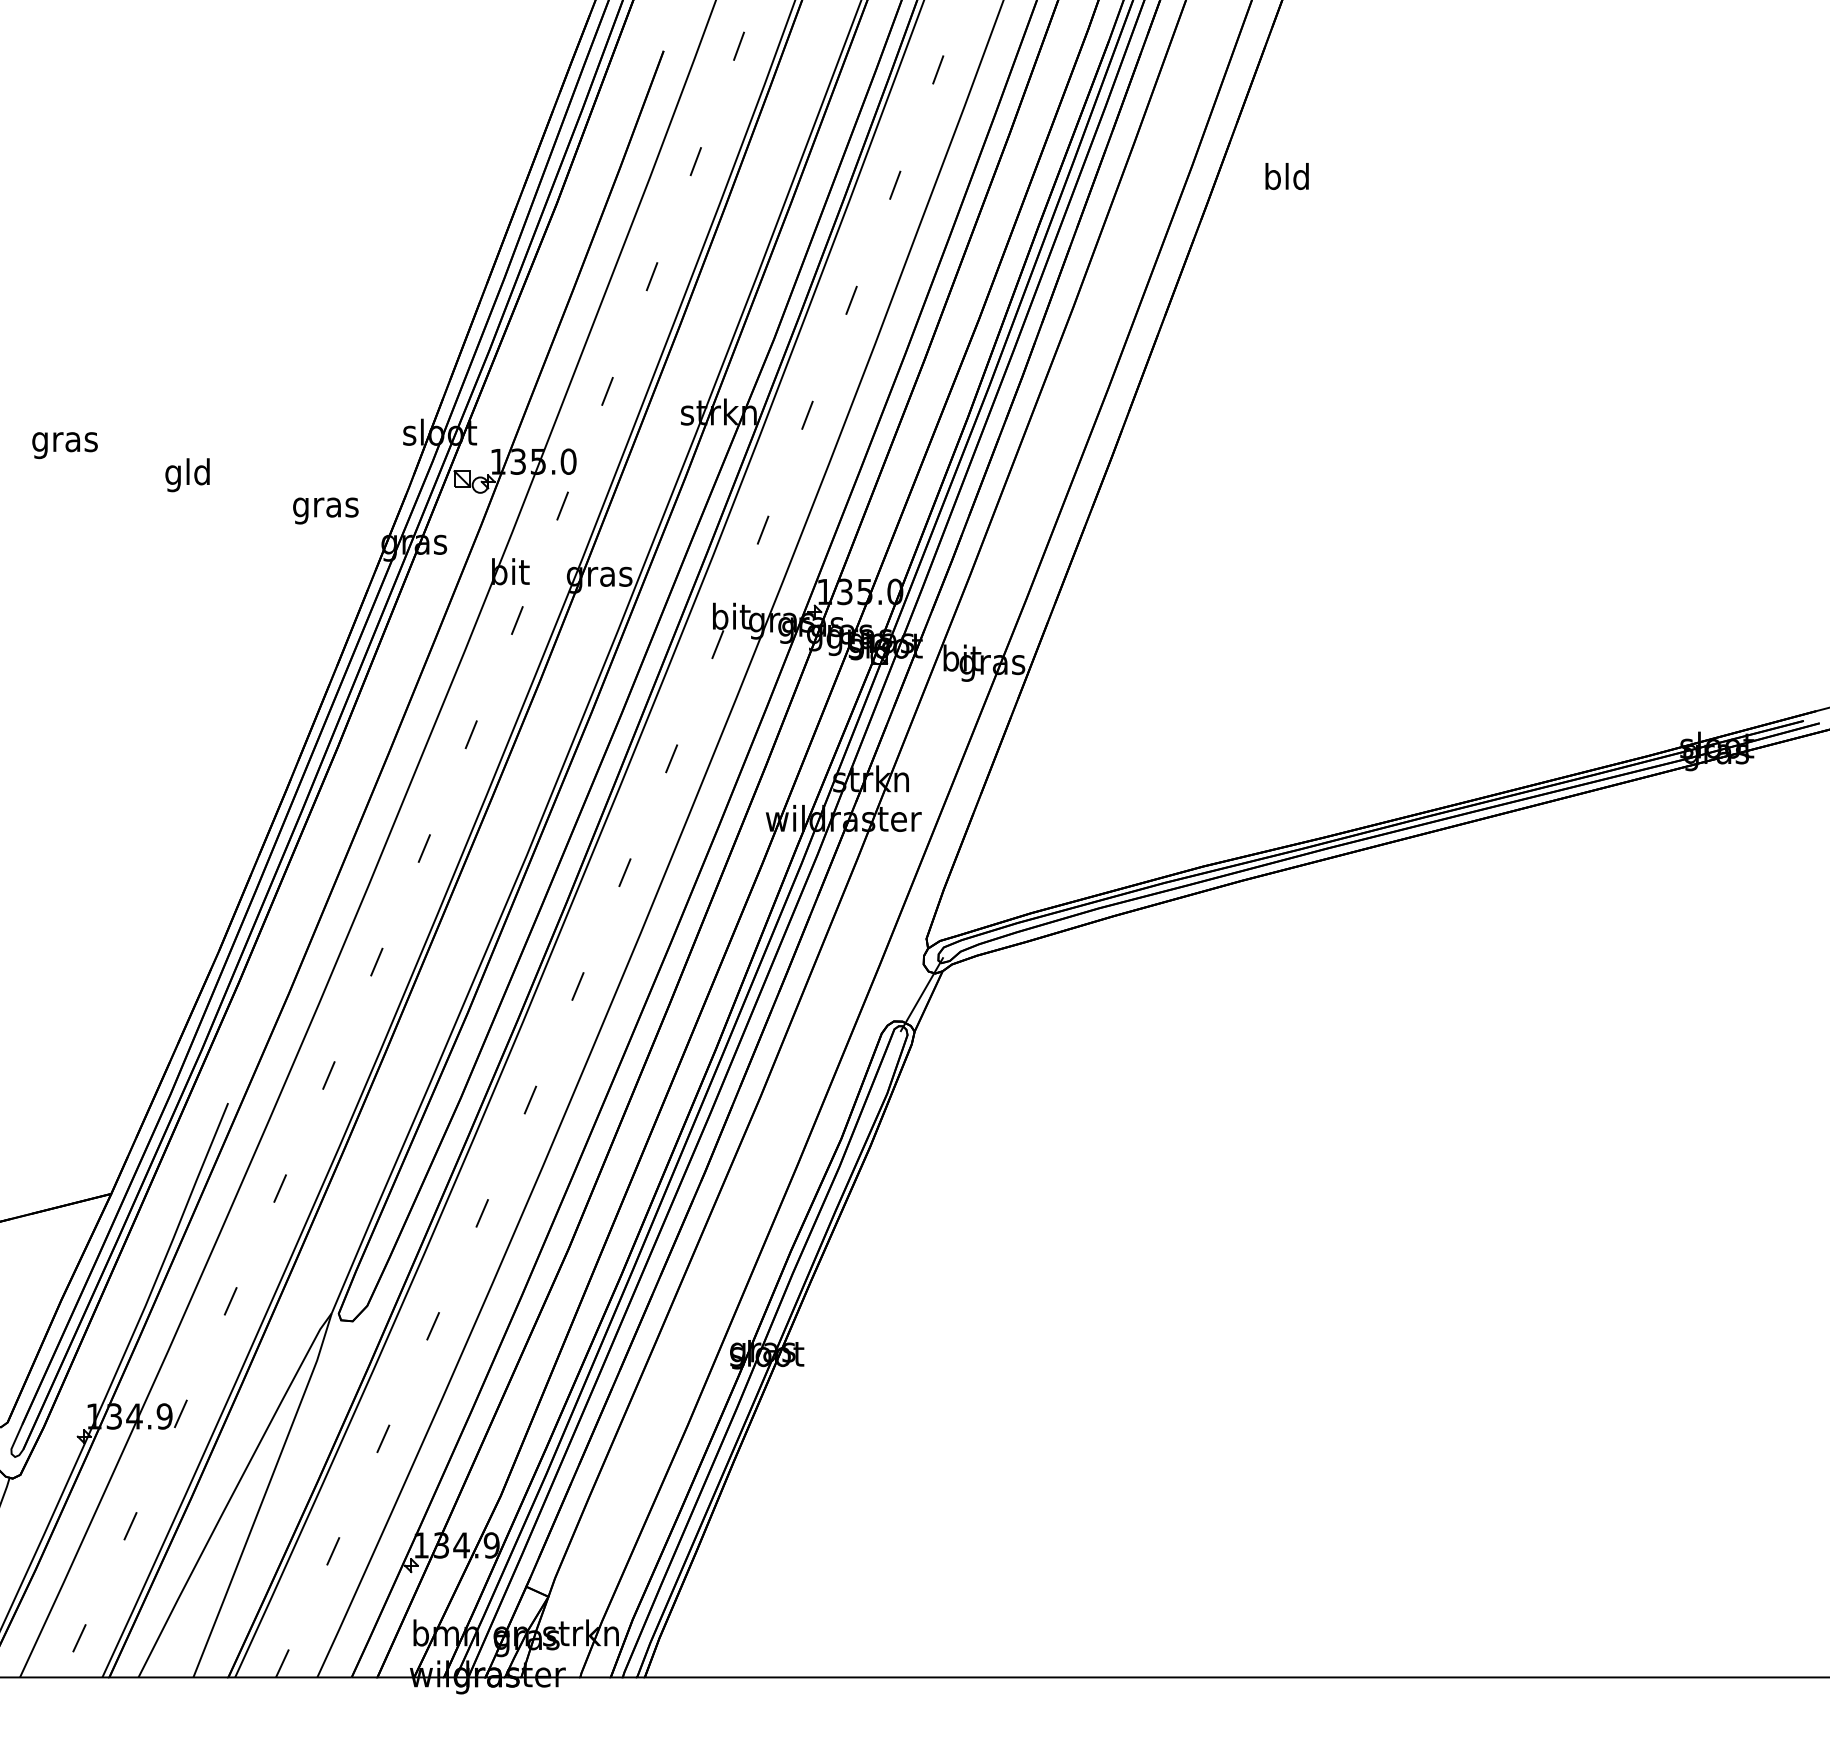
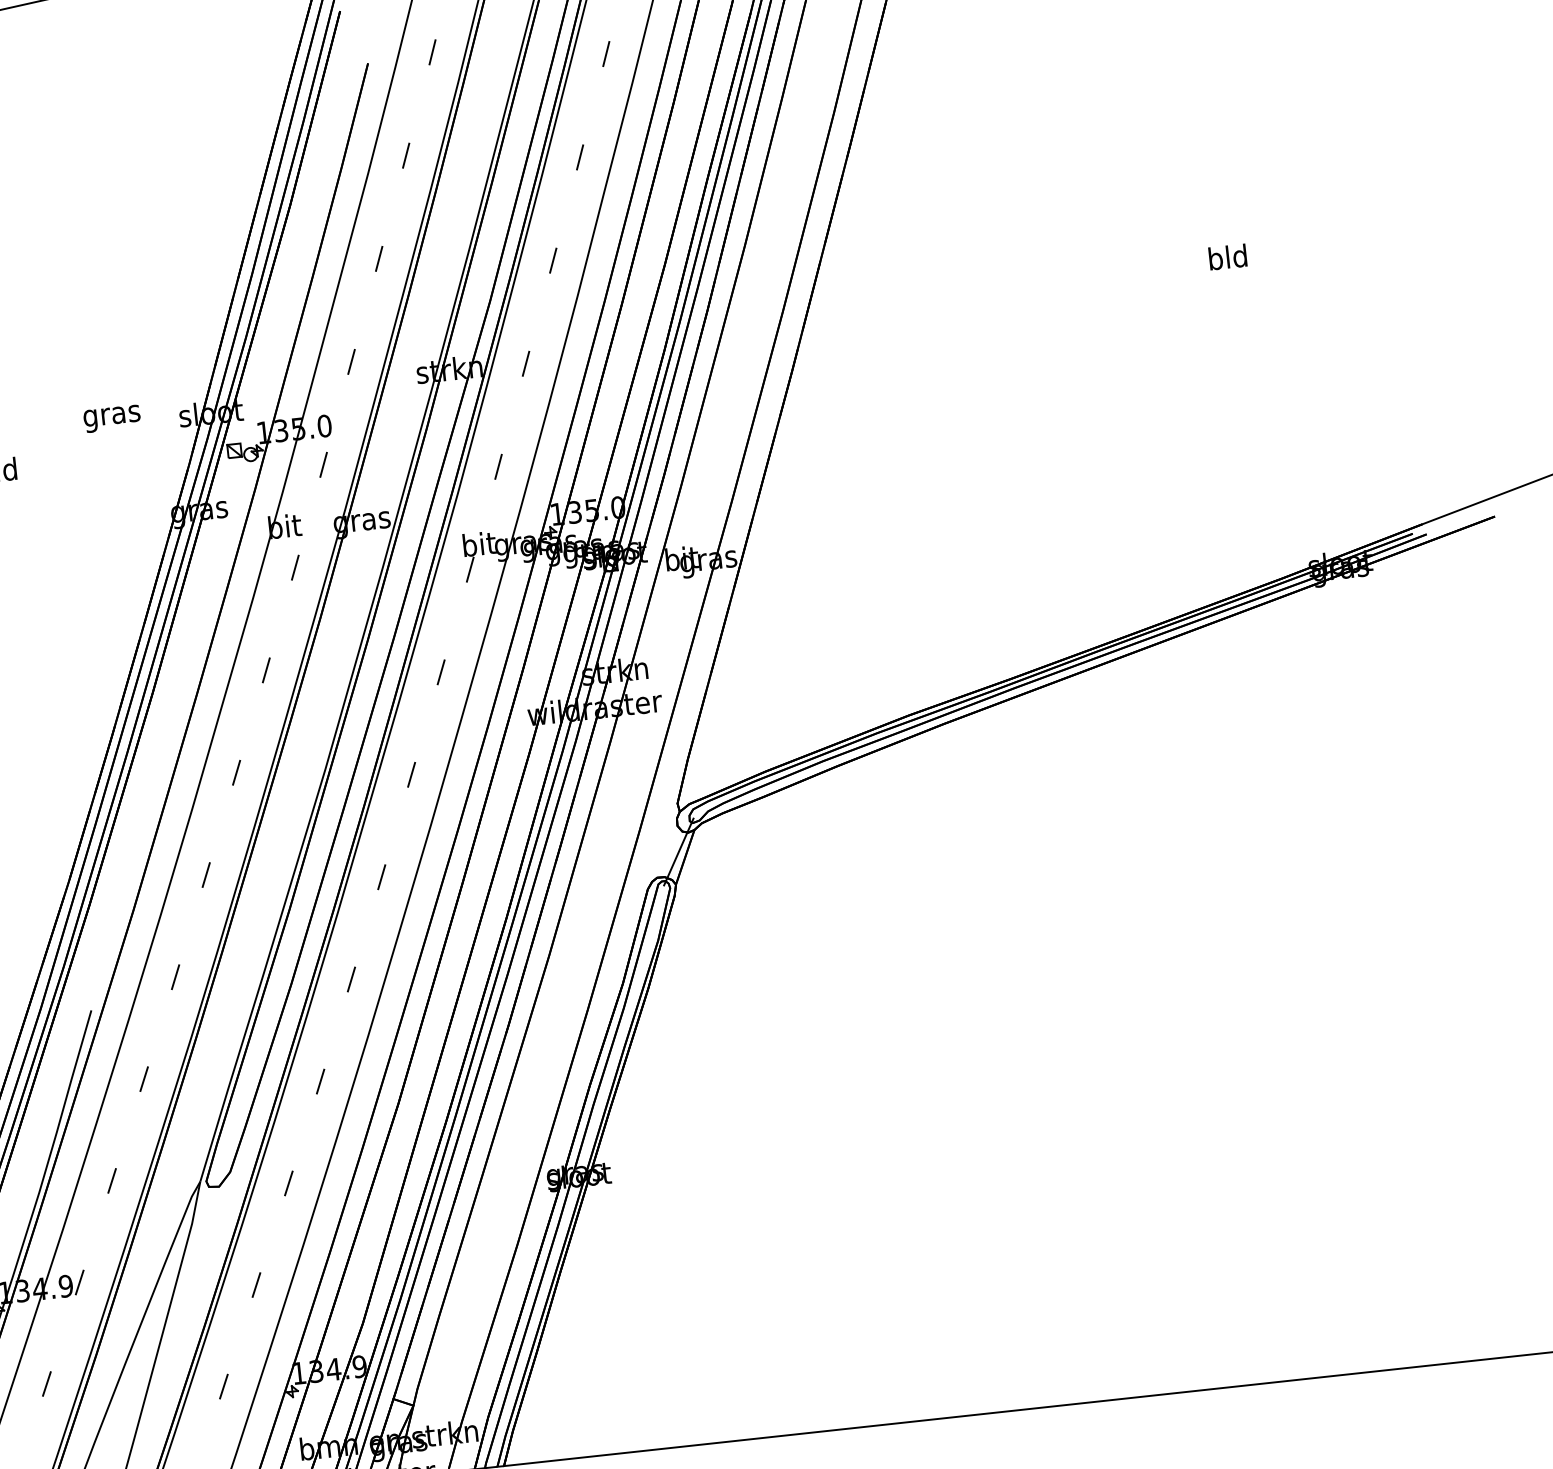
text: (1286, 176) -> (1227, 257), moved
text: (325, 510) -> (111, 418), moved

